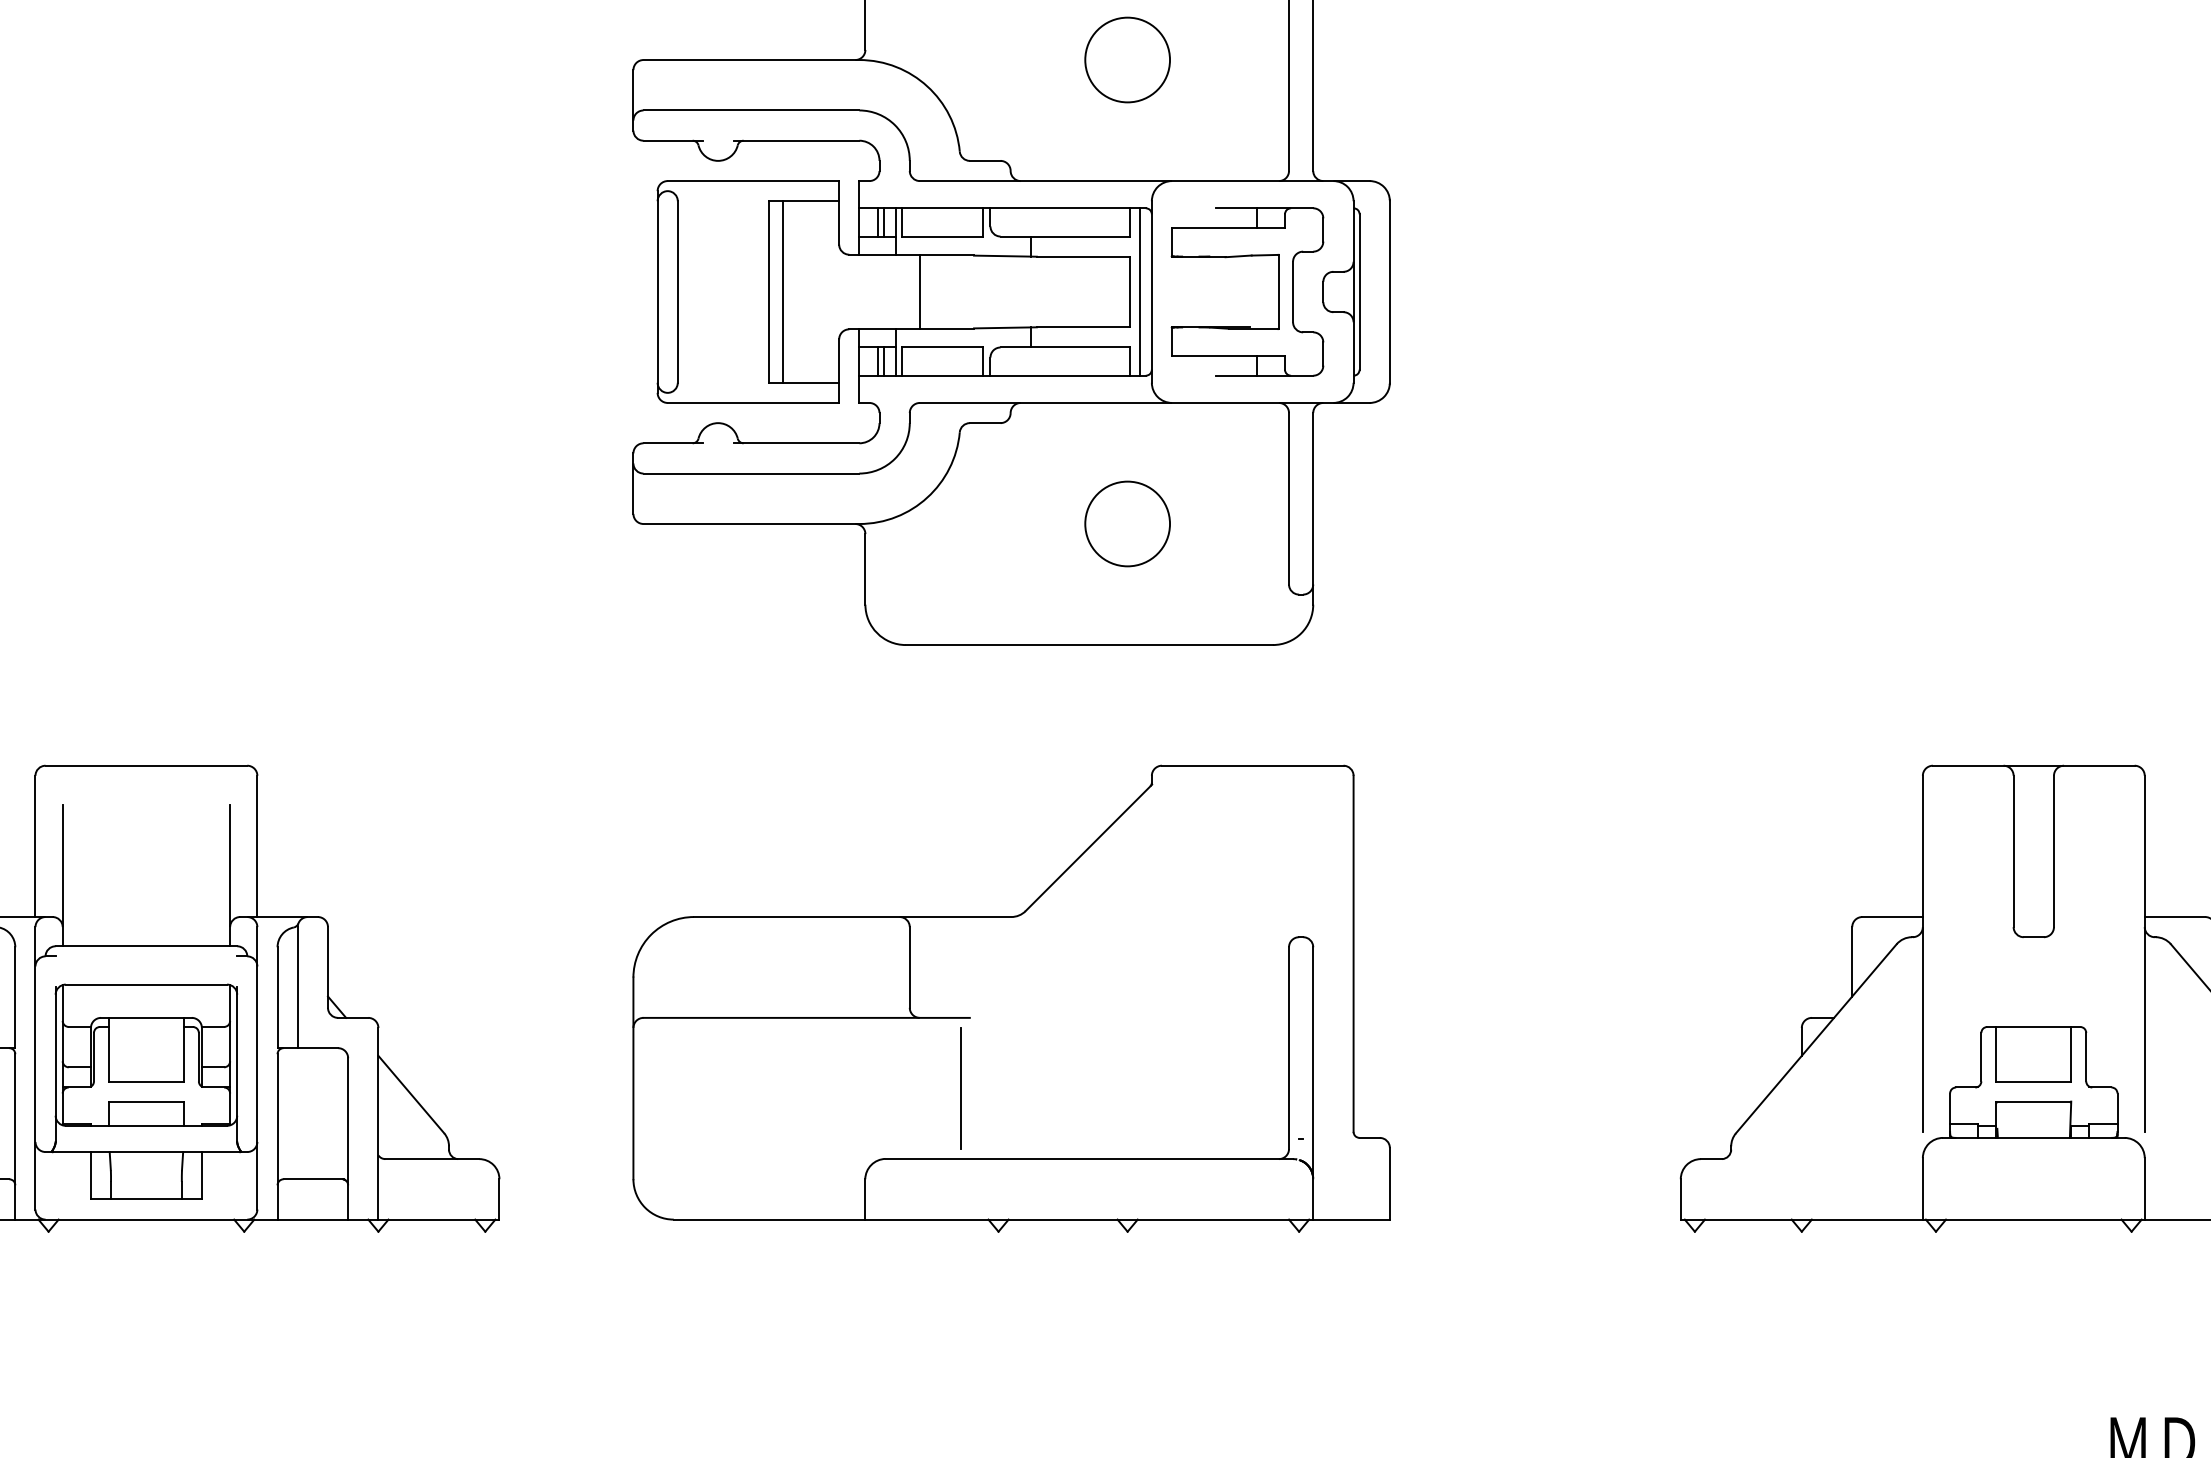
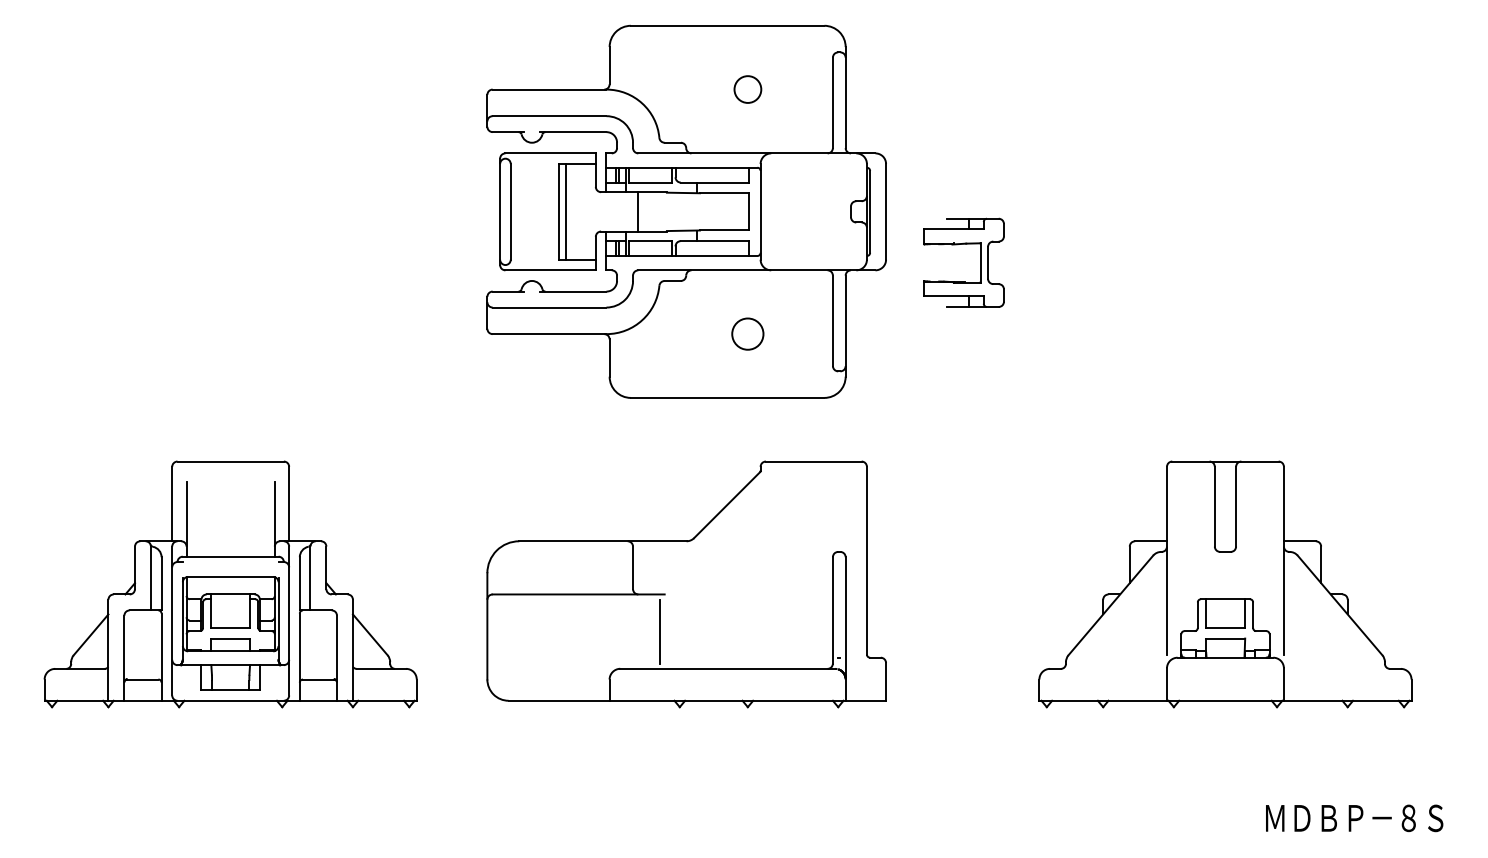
circle: (1126, 59) -> (747, 89), size x0.6
line: (1140, 291) -> (754, 211), removed
part: (1278, 291) -> (980, 262), moved
circle: (1126, 522) -> (747, 333), size x0.7

